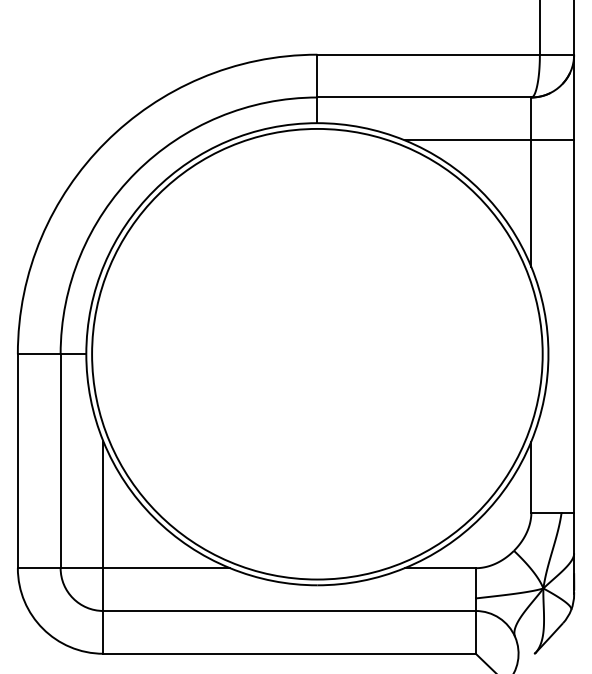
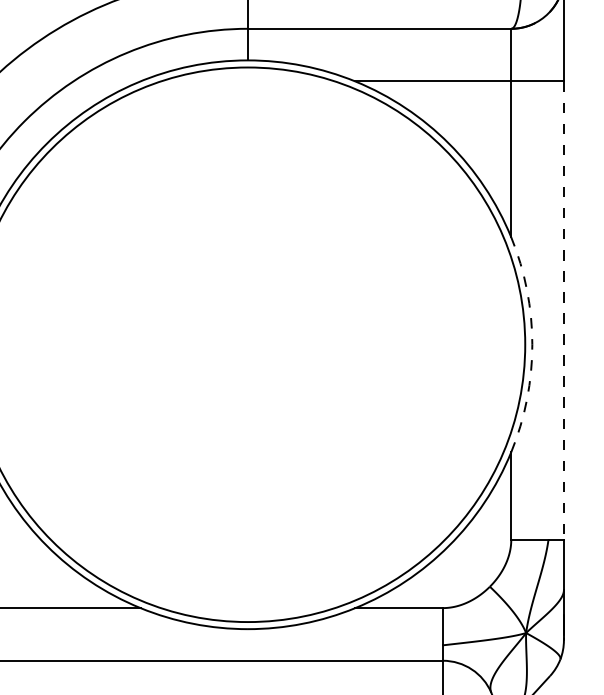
line: (574, 326) -> (564, 310), solid -> dashed
arc: (548, 354) -> (532, 345), solid -> dashed

